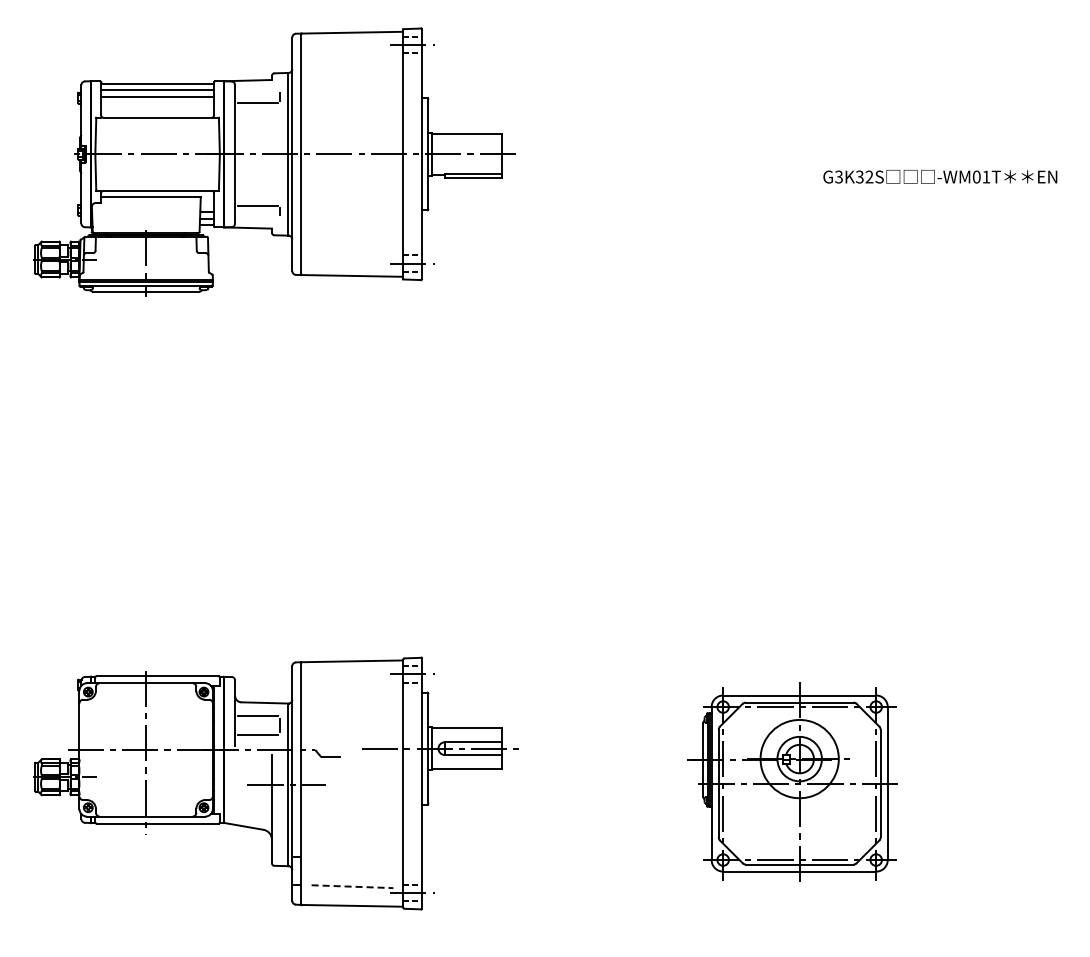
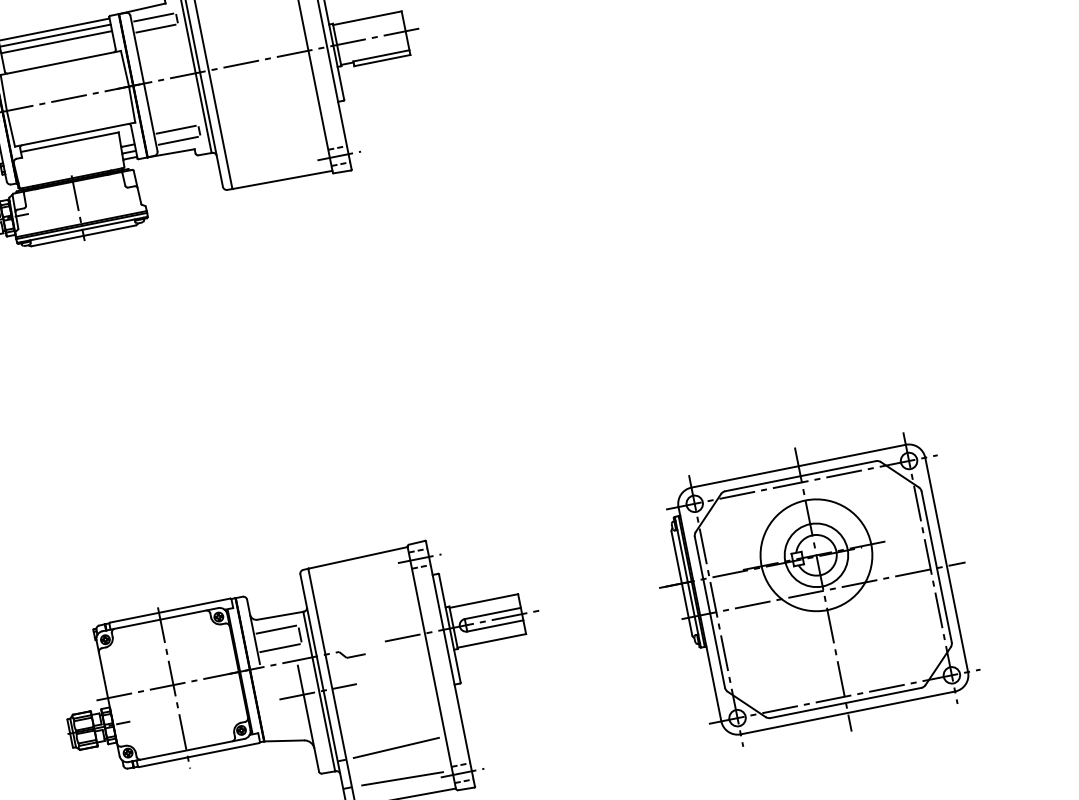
line: (257, 91) -> (153, 17), added
line: (257, 217) -> (178, 141), added
part: (793, 783) -> (814, 591), size x1.43
line: (352, 854) -> (396, 747), added
line: (352, 886) -> (402, 778), dashed -> solid

